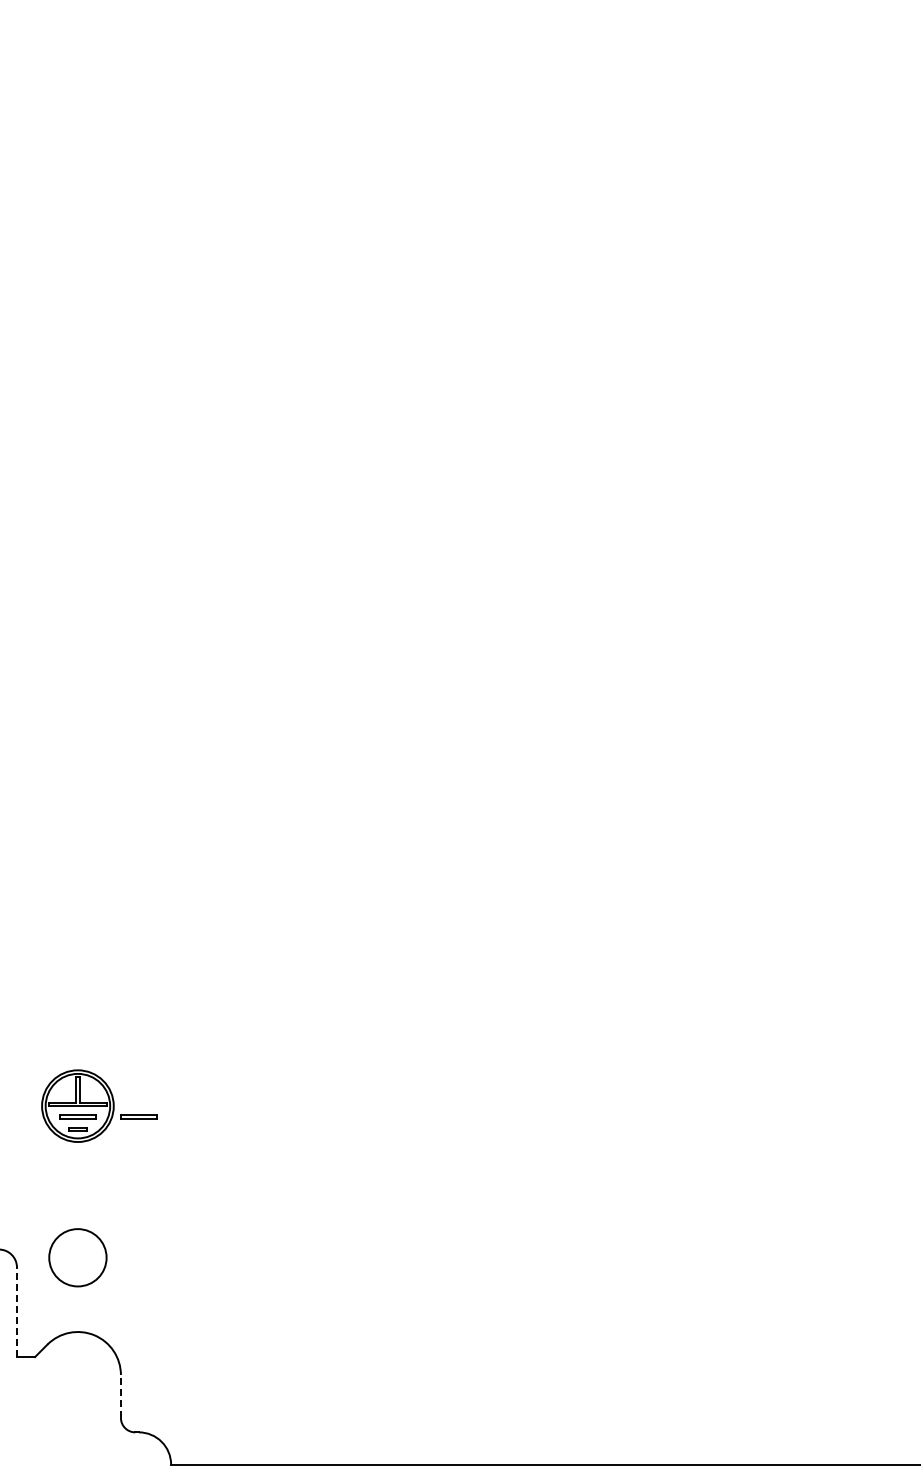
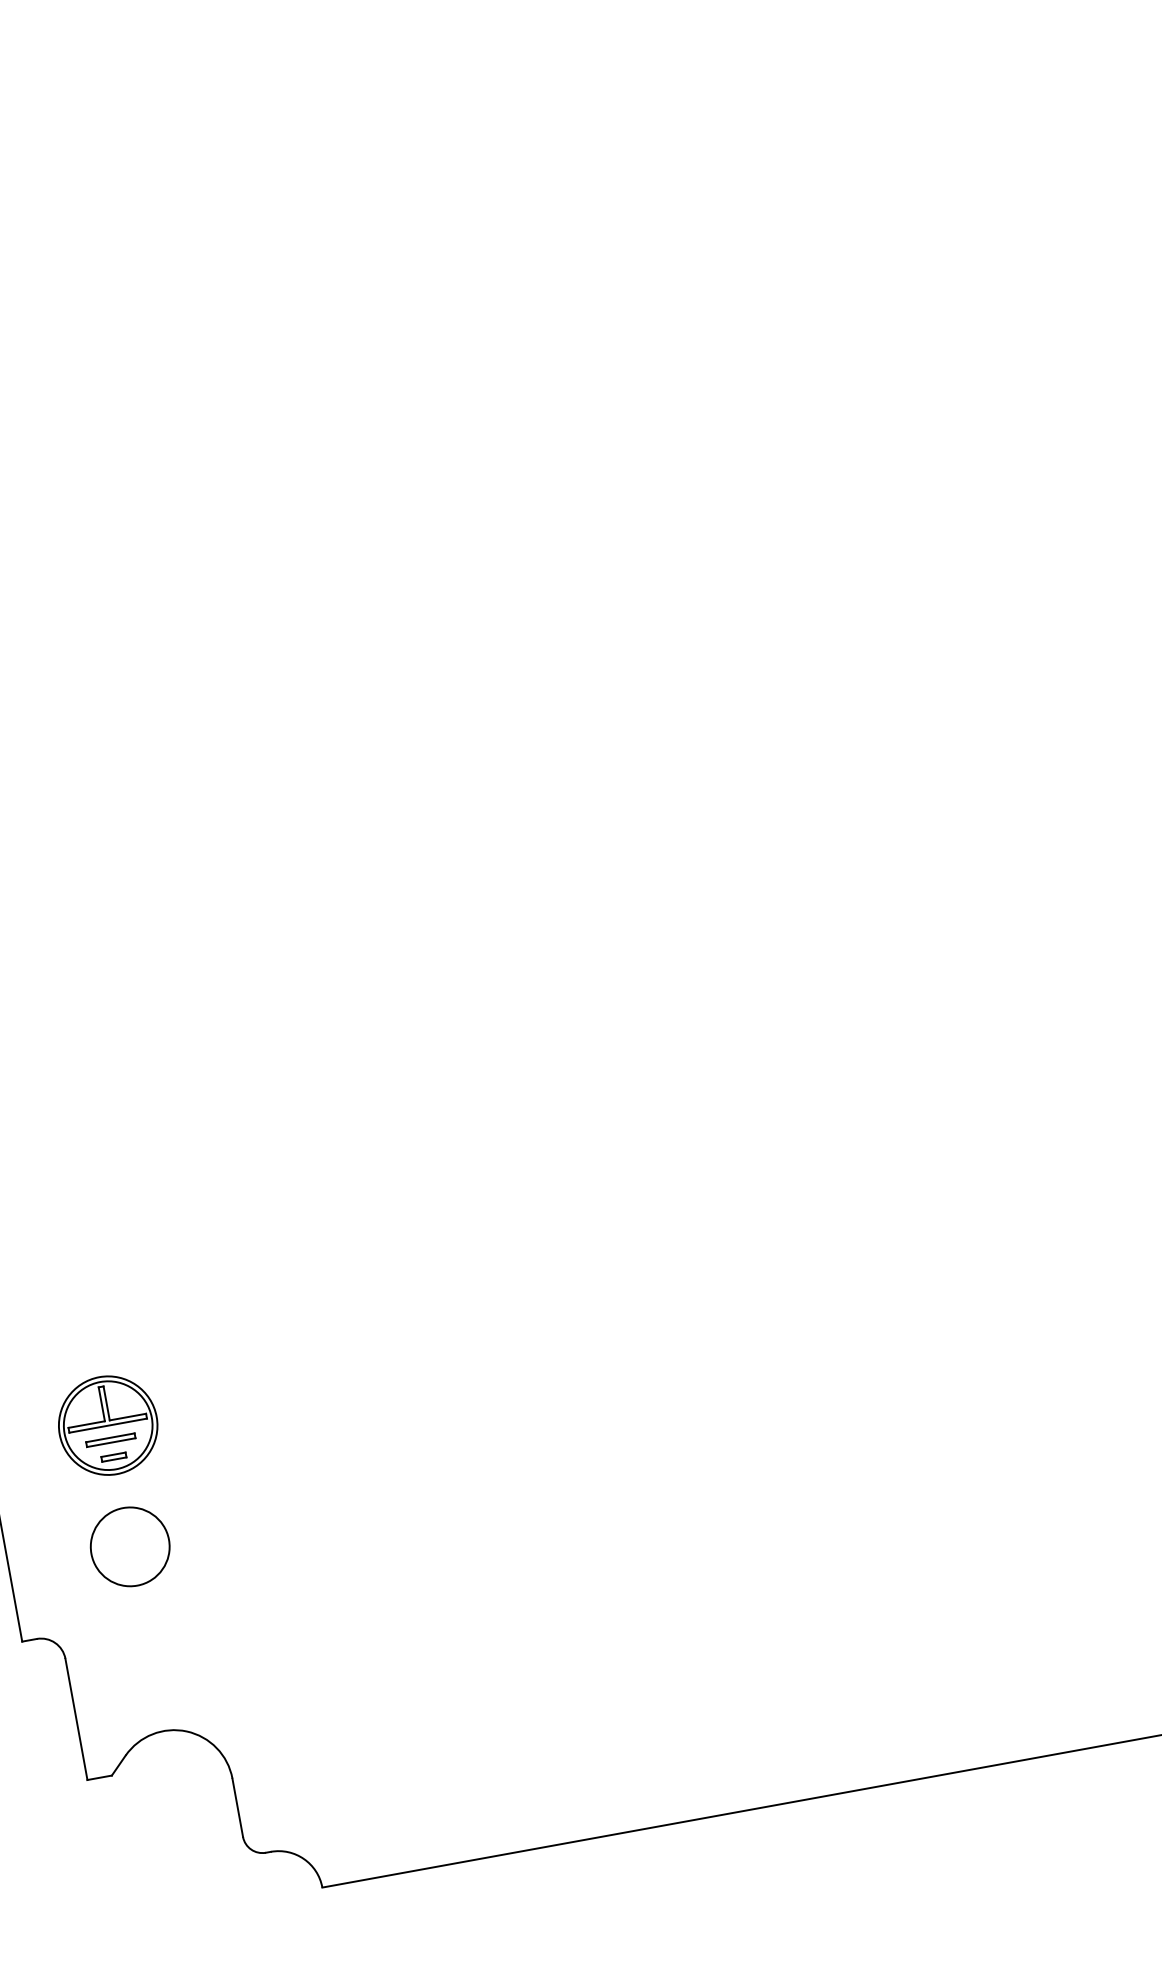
part: (138, 1116) -> (192, 1424), removed
circle: (77, 1257) -> (129, 1546), moved
line: (16, 1312) -> (75, 1719), dashed -> solid
line: (120, 1396) -> (237, 1807), dashed -> solid

